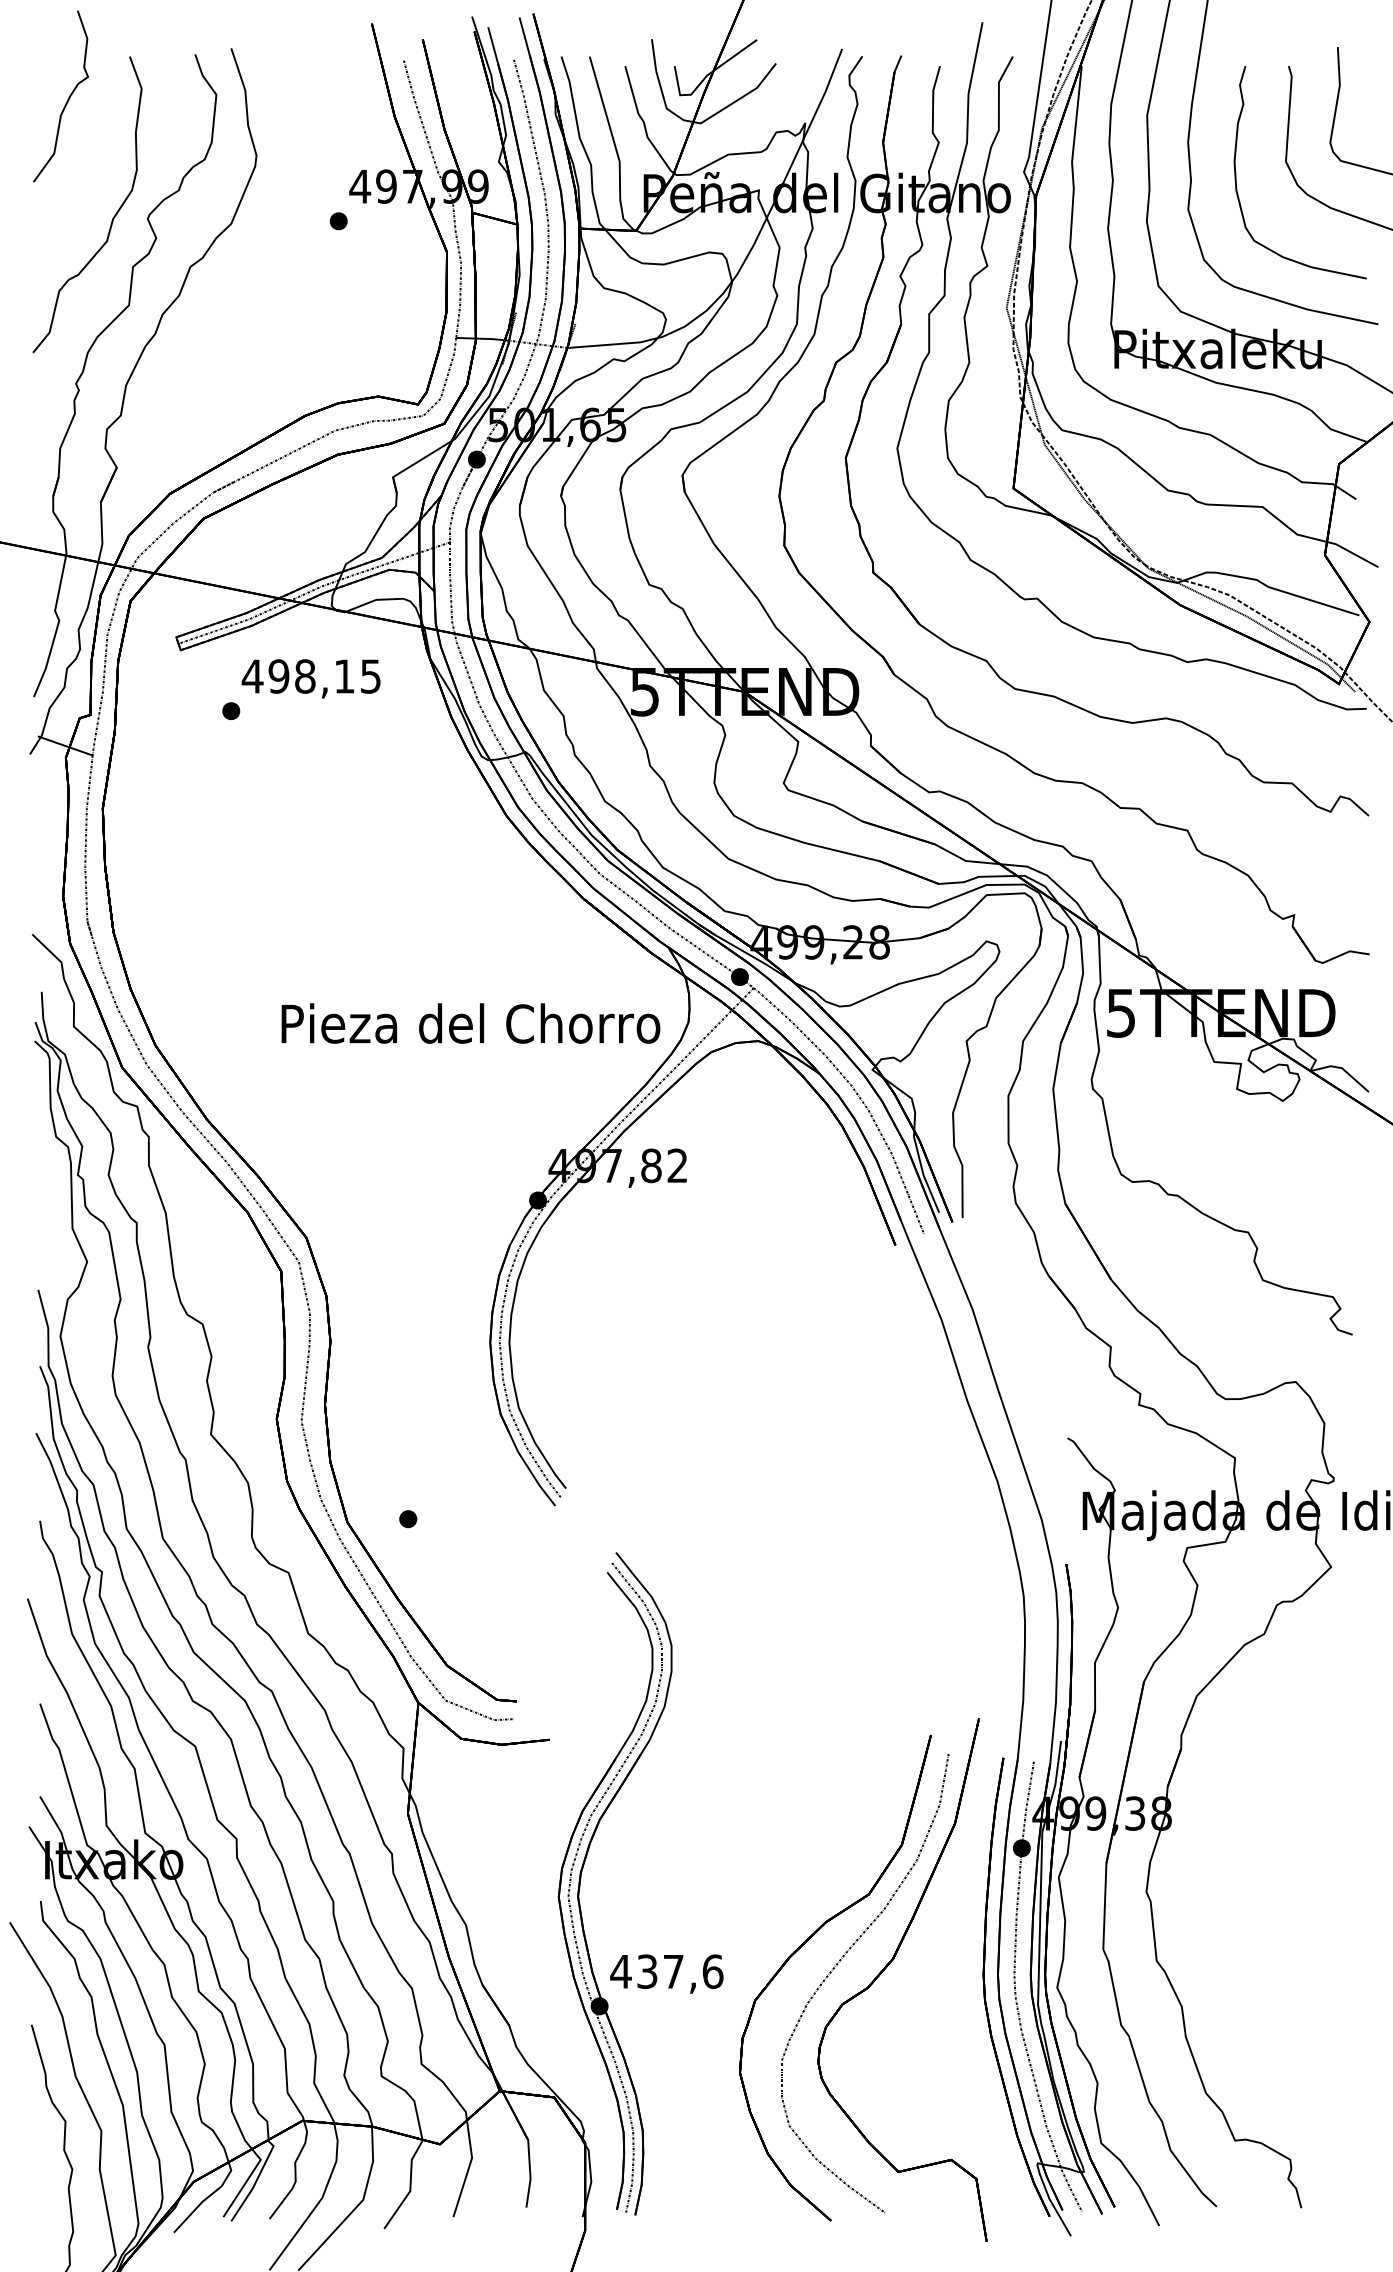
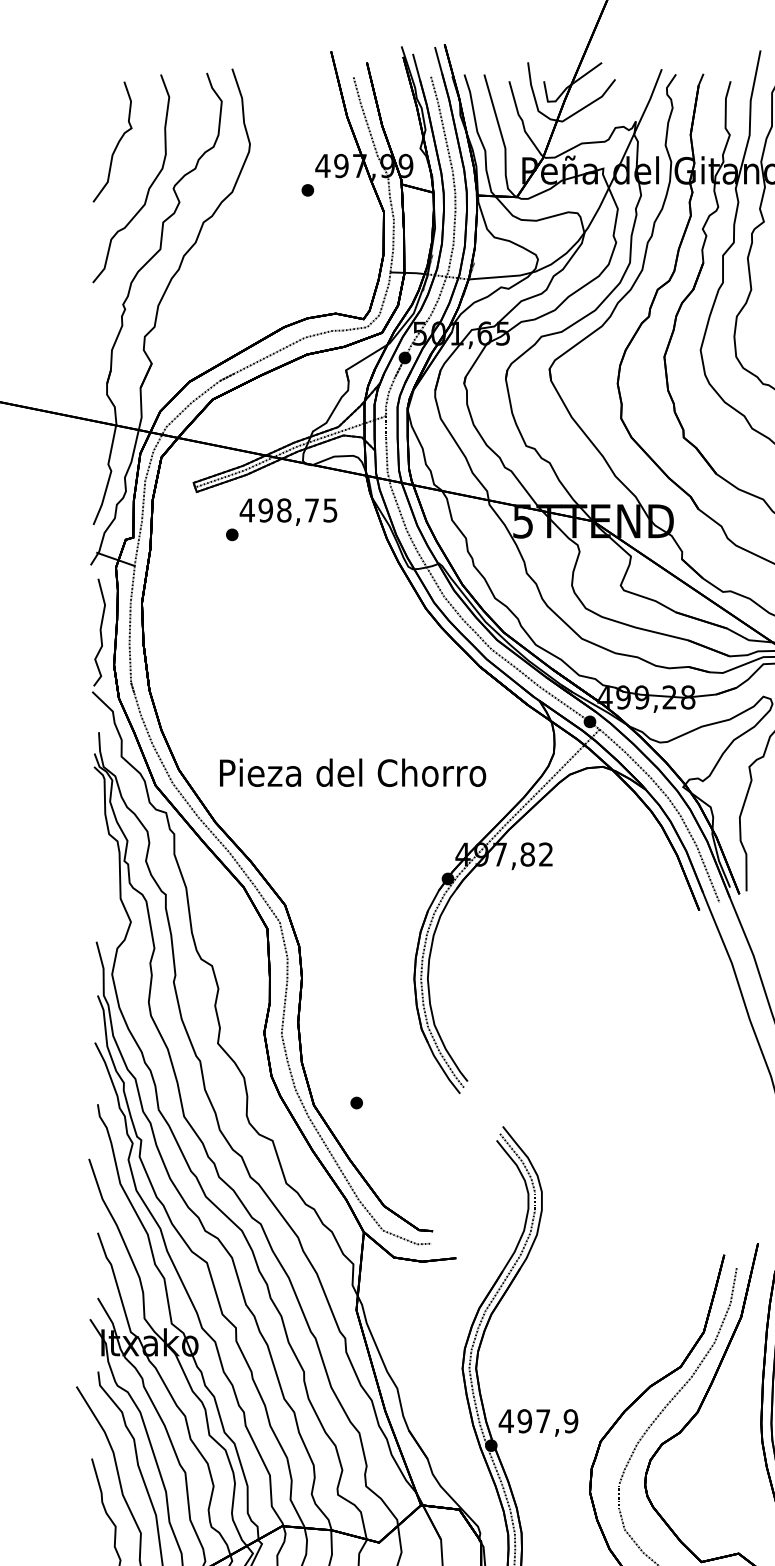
part: (67, 99) -> (117, 144), moved
text: (344, 676) -> (311, 510), 498,15 -> 498,75
curve: (43, 849) -> (100, 632), added
text: (470, 1023) -> (352, 772), moved
text: (680, 1971) -> (548, 1421), 437,6 -> 497,9

